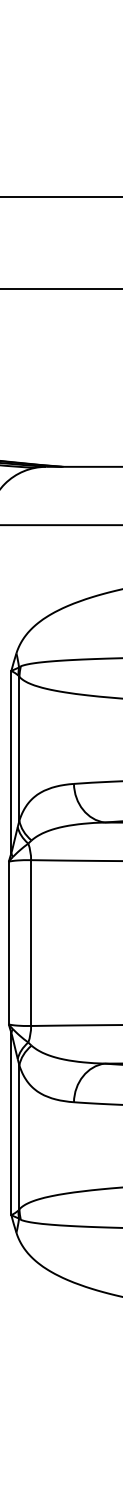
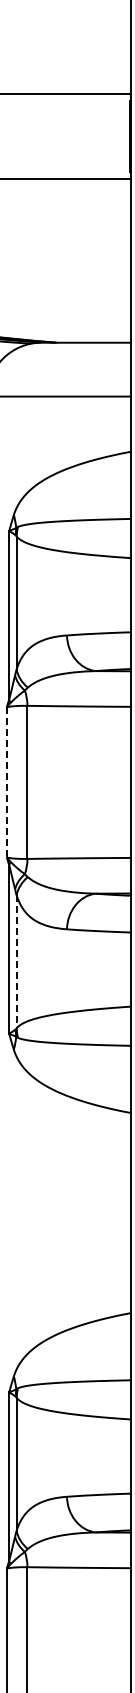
line: (8, 942) -> (6, 781), solid -> dashed
line: (19, 1138) -> (16, 962), solid -> dashed

